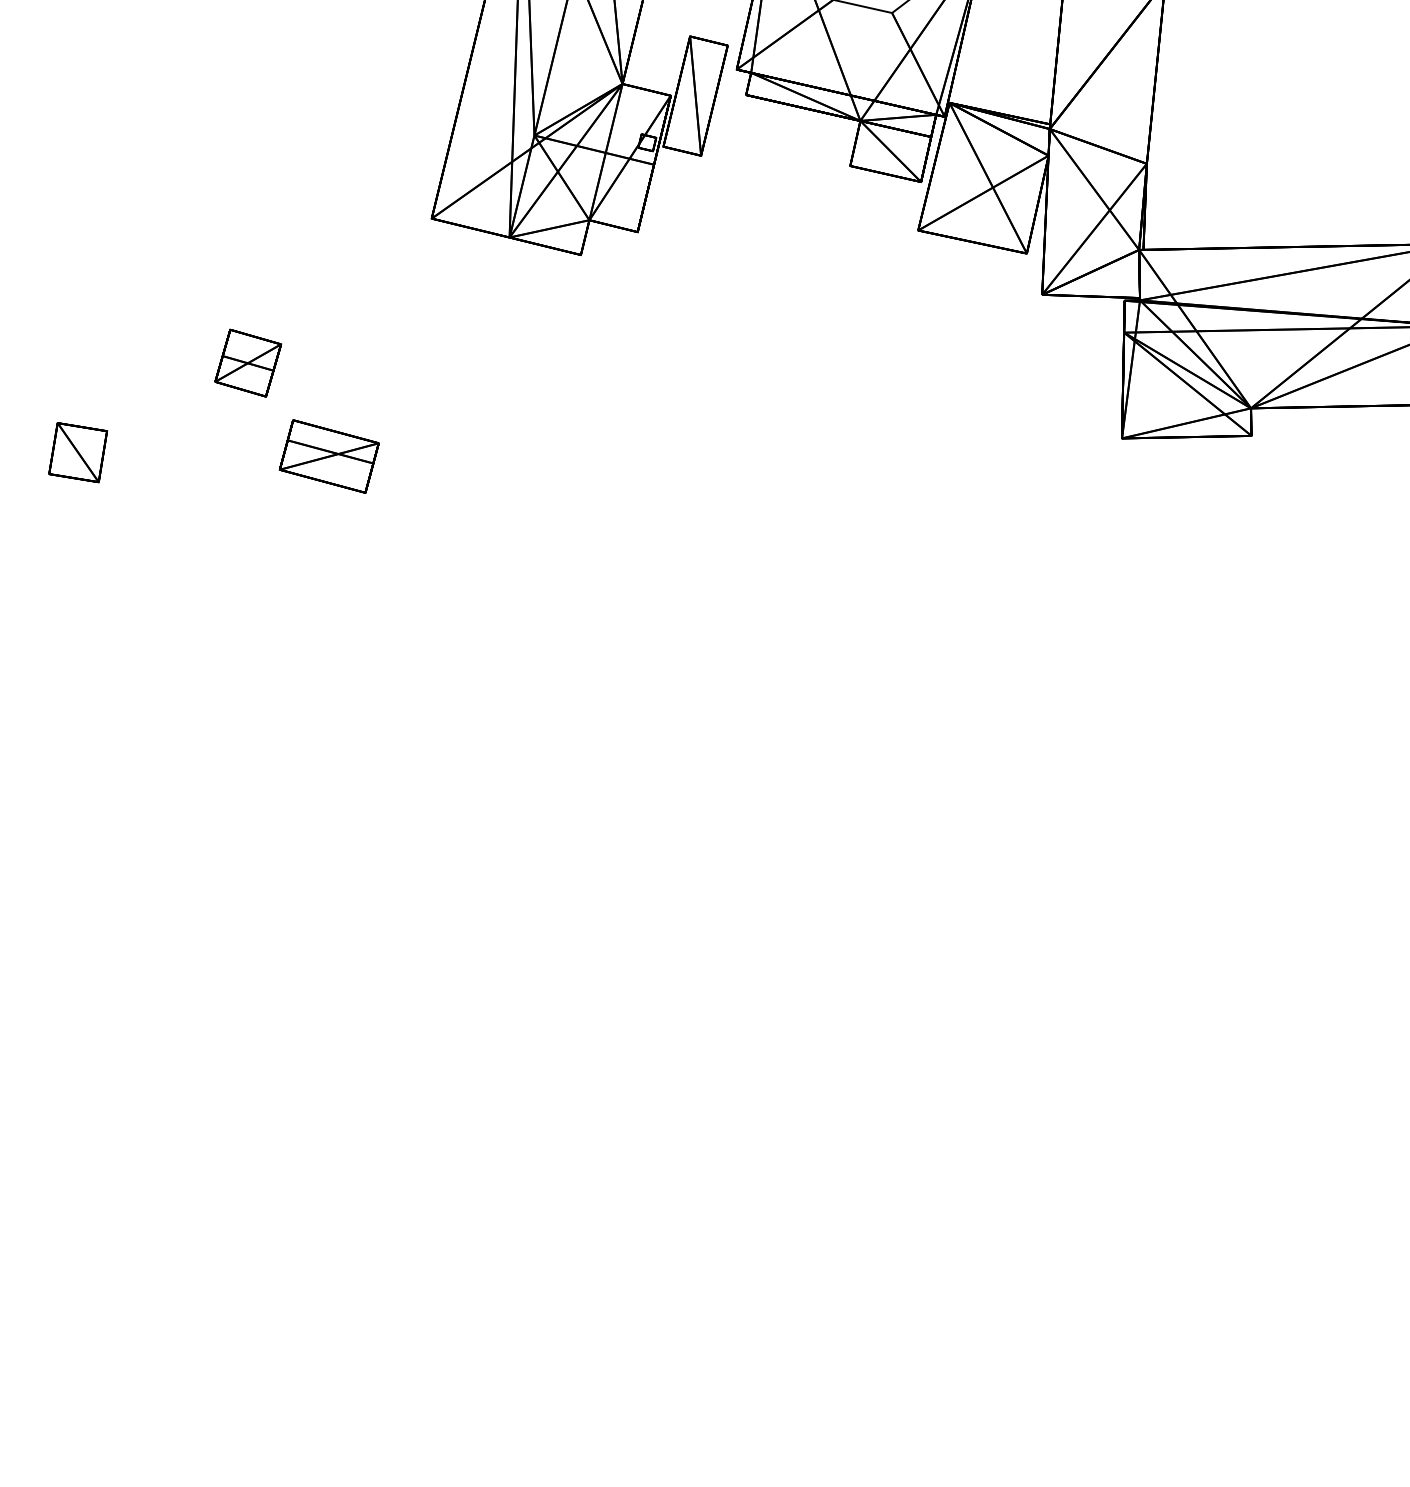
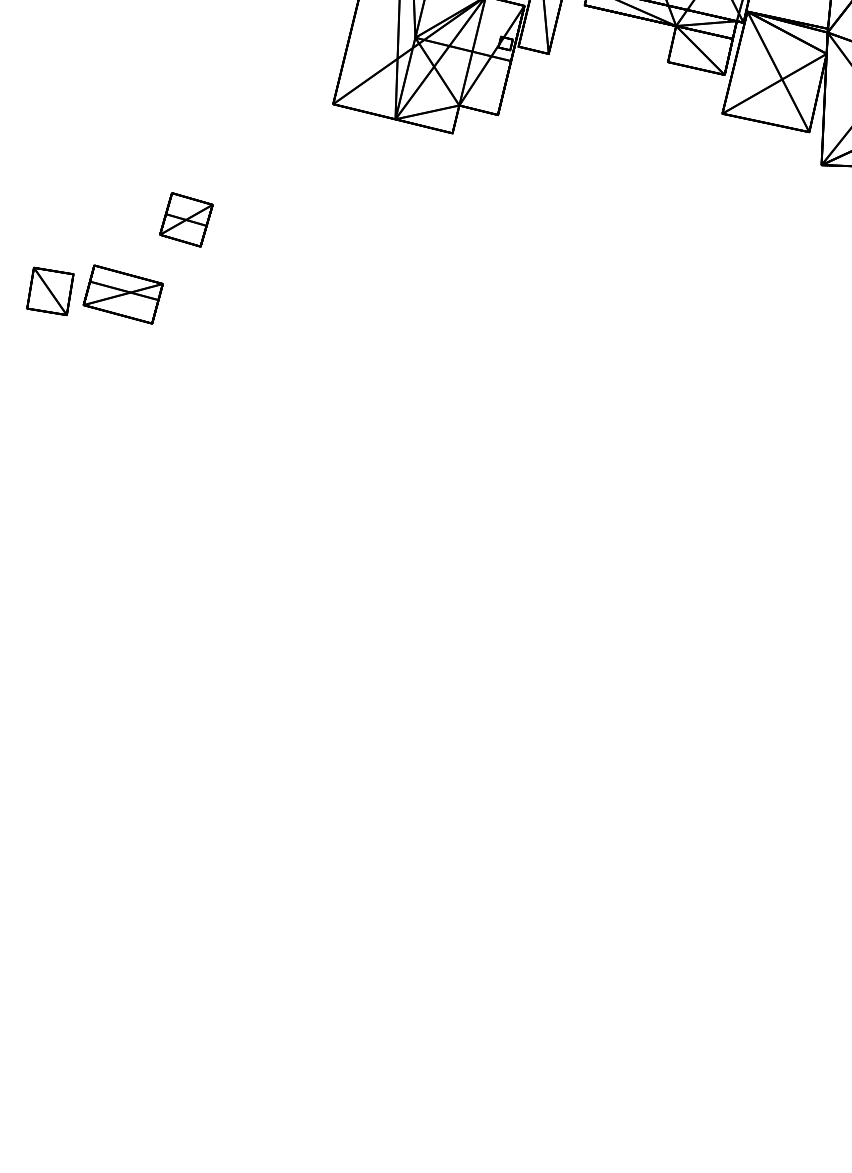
part: (328, 456) -> (122, 294), moved

